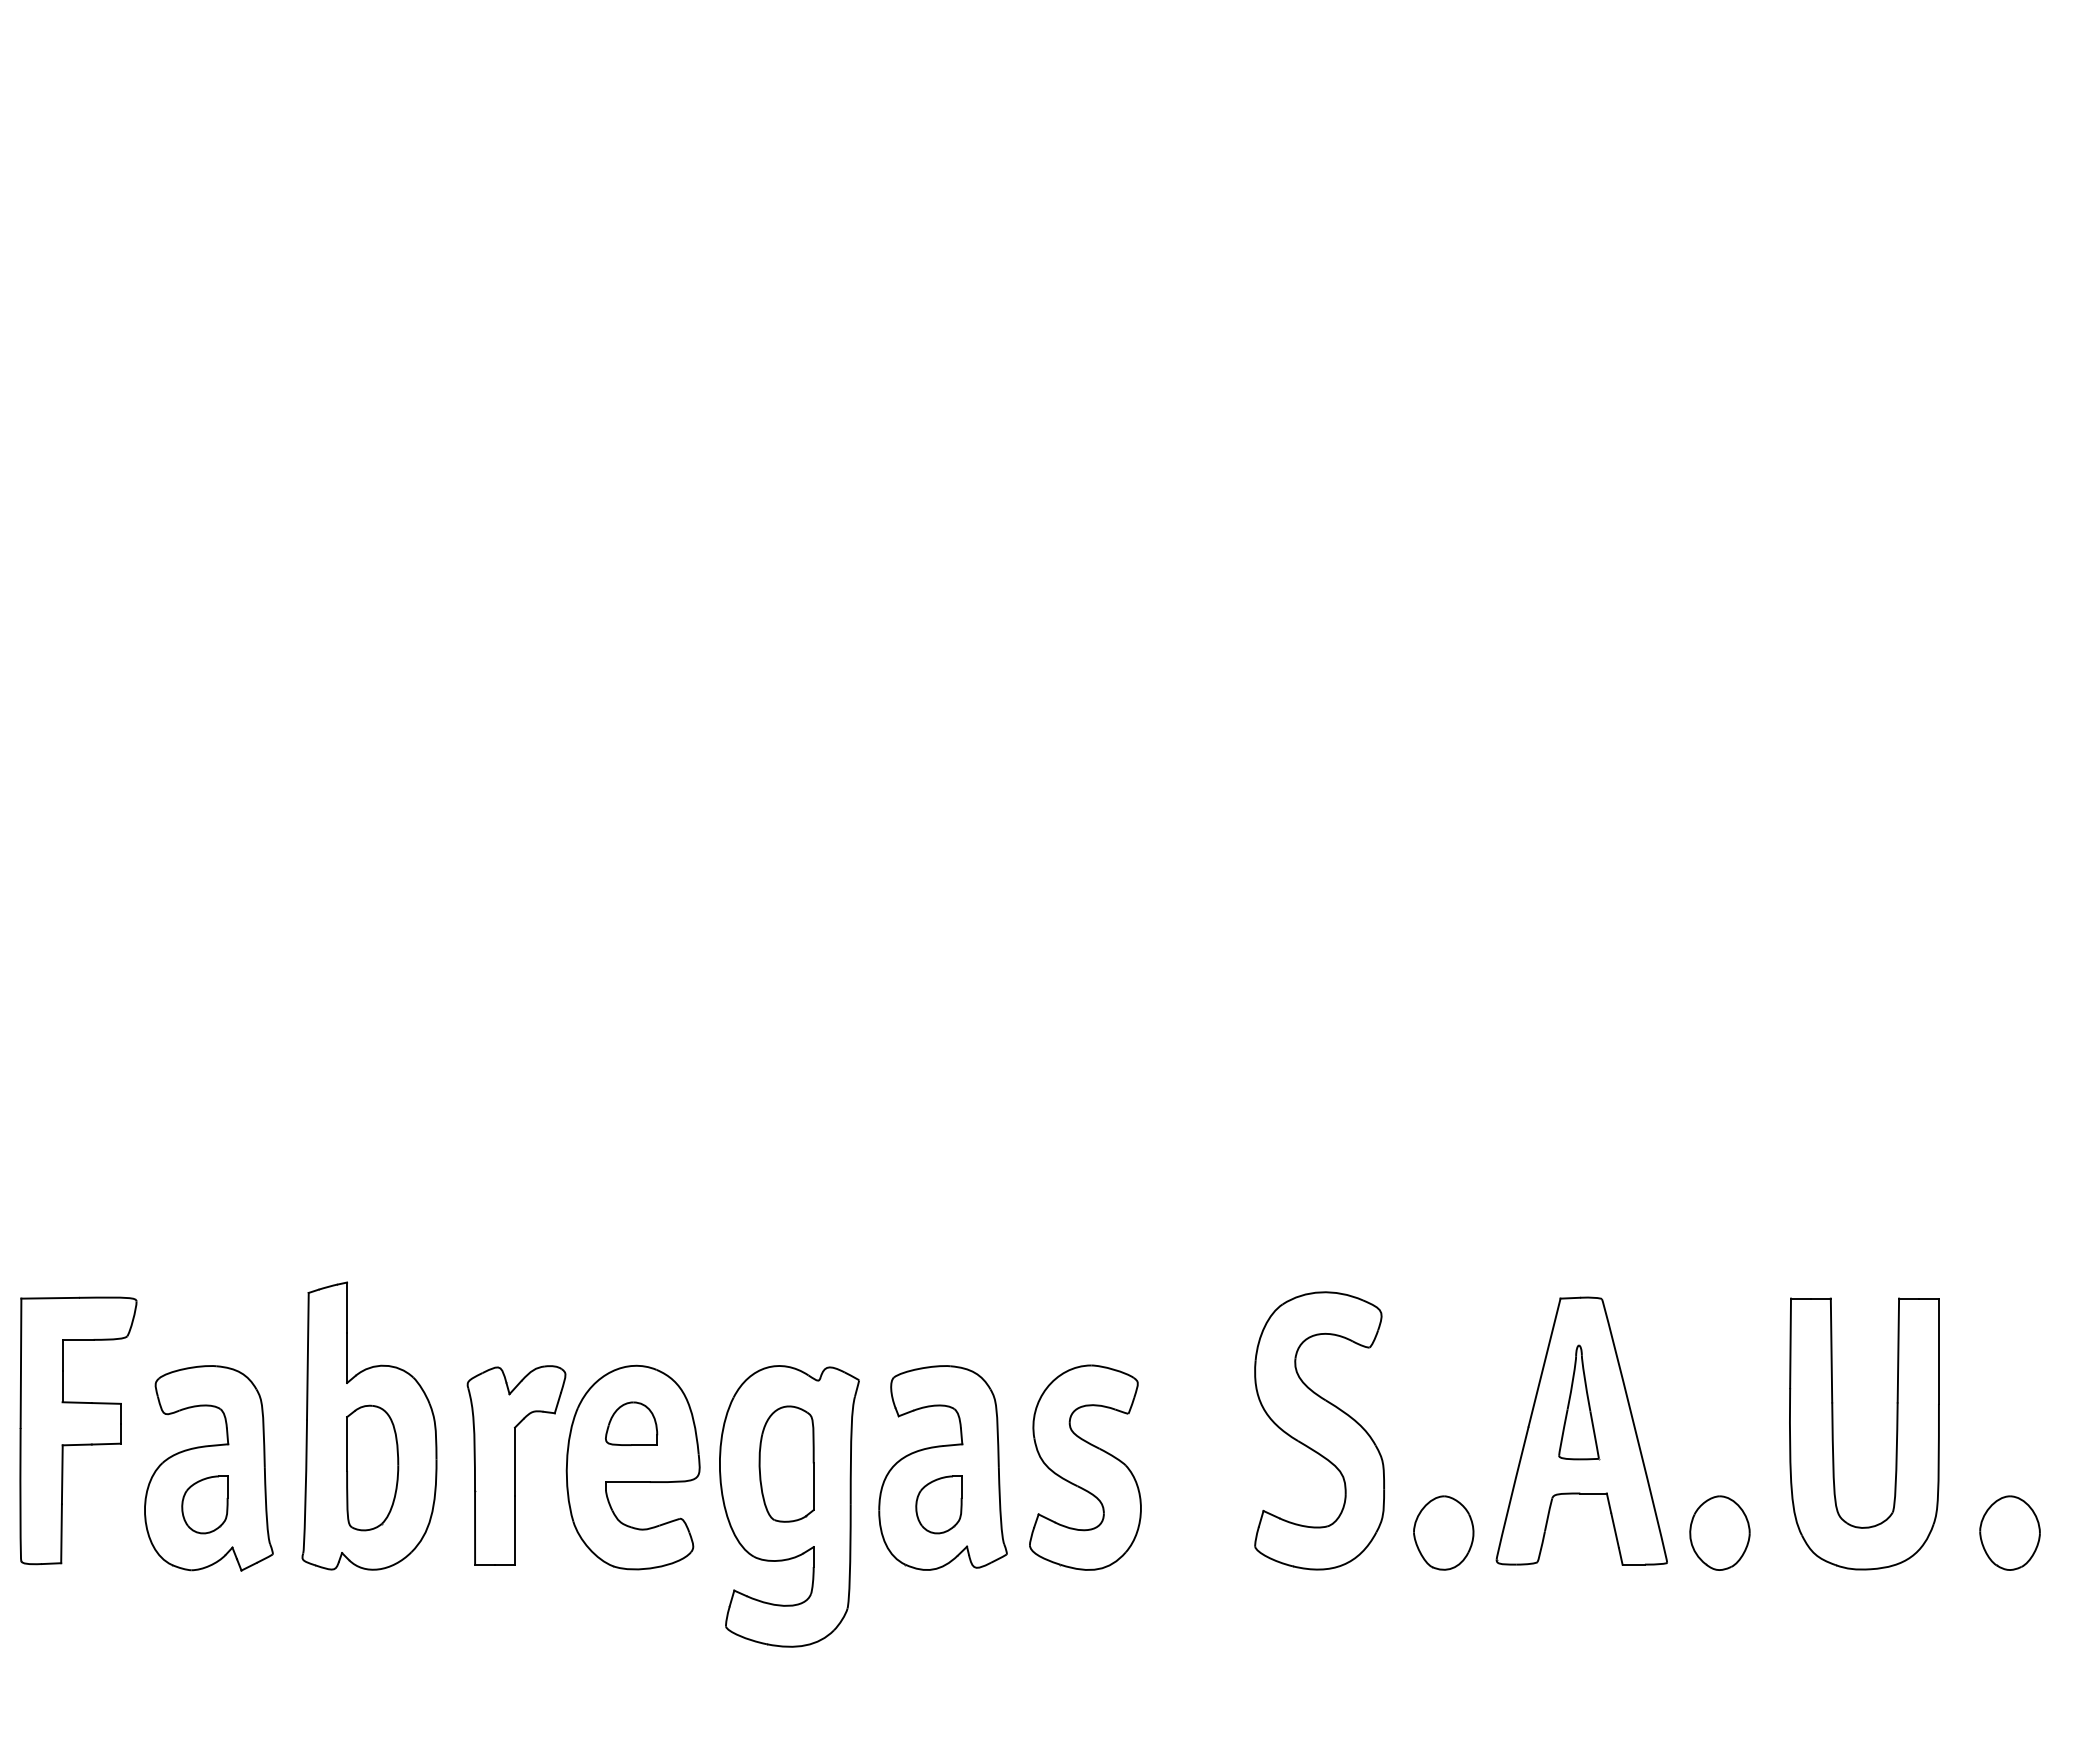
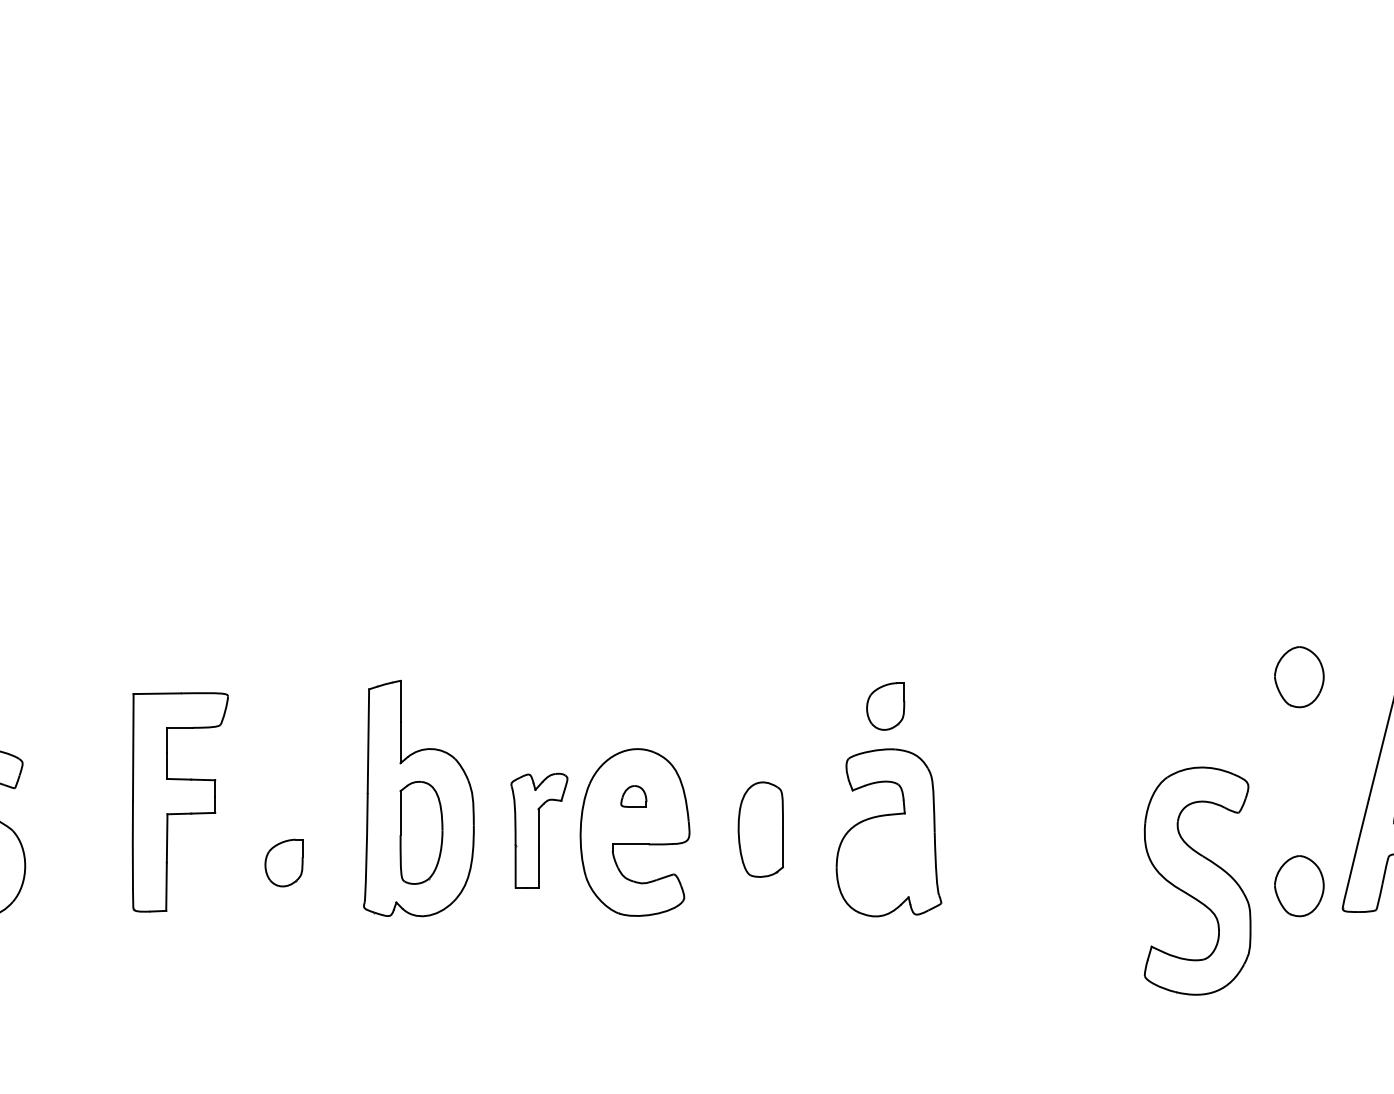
part: (1443, 1277) -> (1299, 676), added
part: (631, 1423) -> (633, 796), size x0.6
part: (1319, 1430) -> (1197, 880), moved
part: (516, 1465) -> (539, 830), size x0.7
part: (1085, 1467) -> (1005, 832), removed
part: (208, 1468) -> (286, 833), removed
part: (938, 1504) -> (885, 706), moved
part: (789, 1506) -> (763, 864), removed

